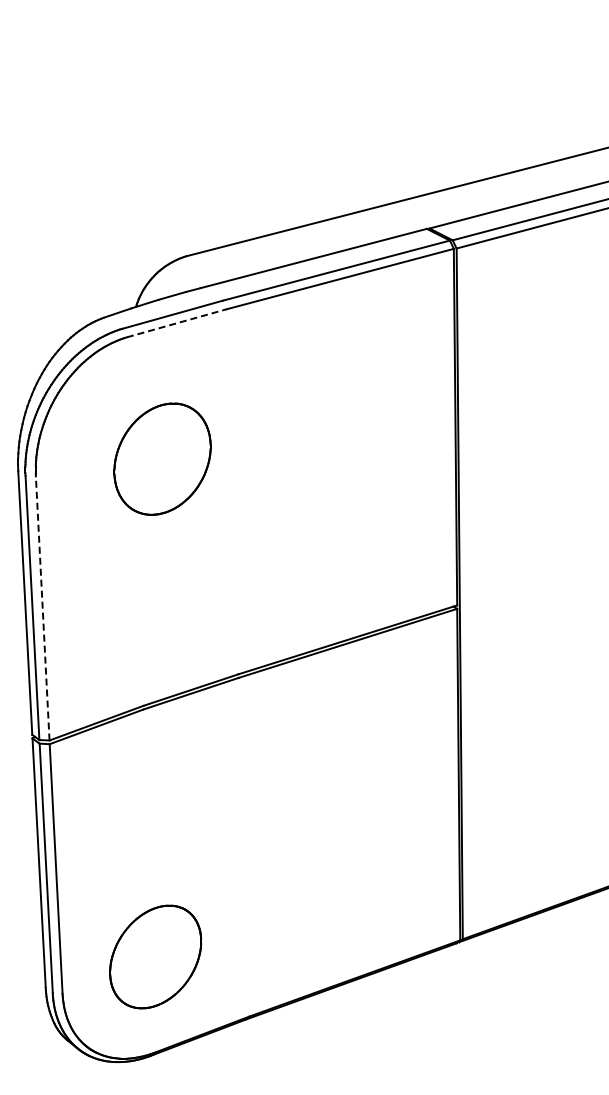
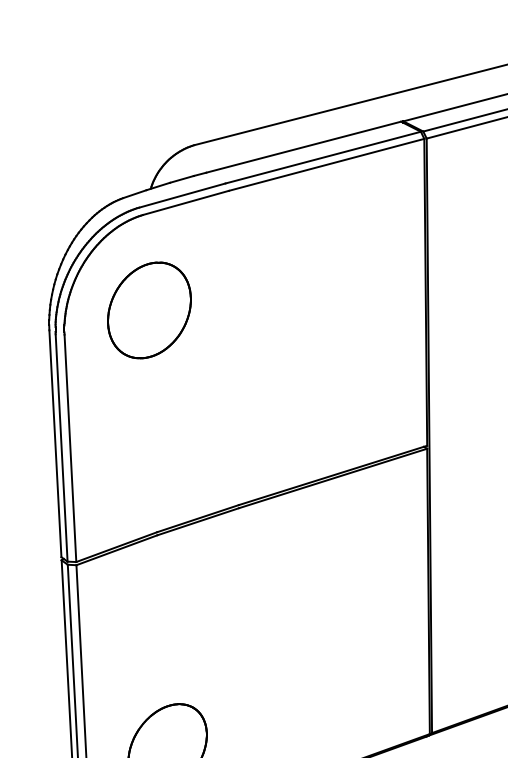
line: (176, 323) -> (185, 203), dashed -> solid
part: (162, 458) -> (149, 309), moved
line: (42, 607) -> (70, 447), dashed -> solid

